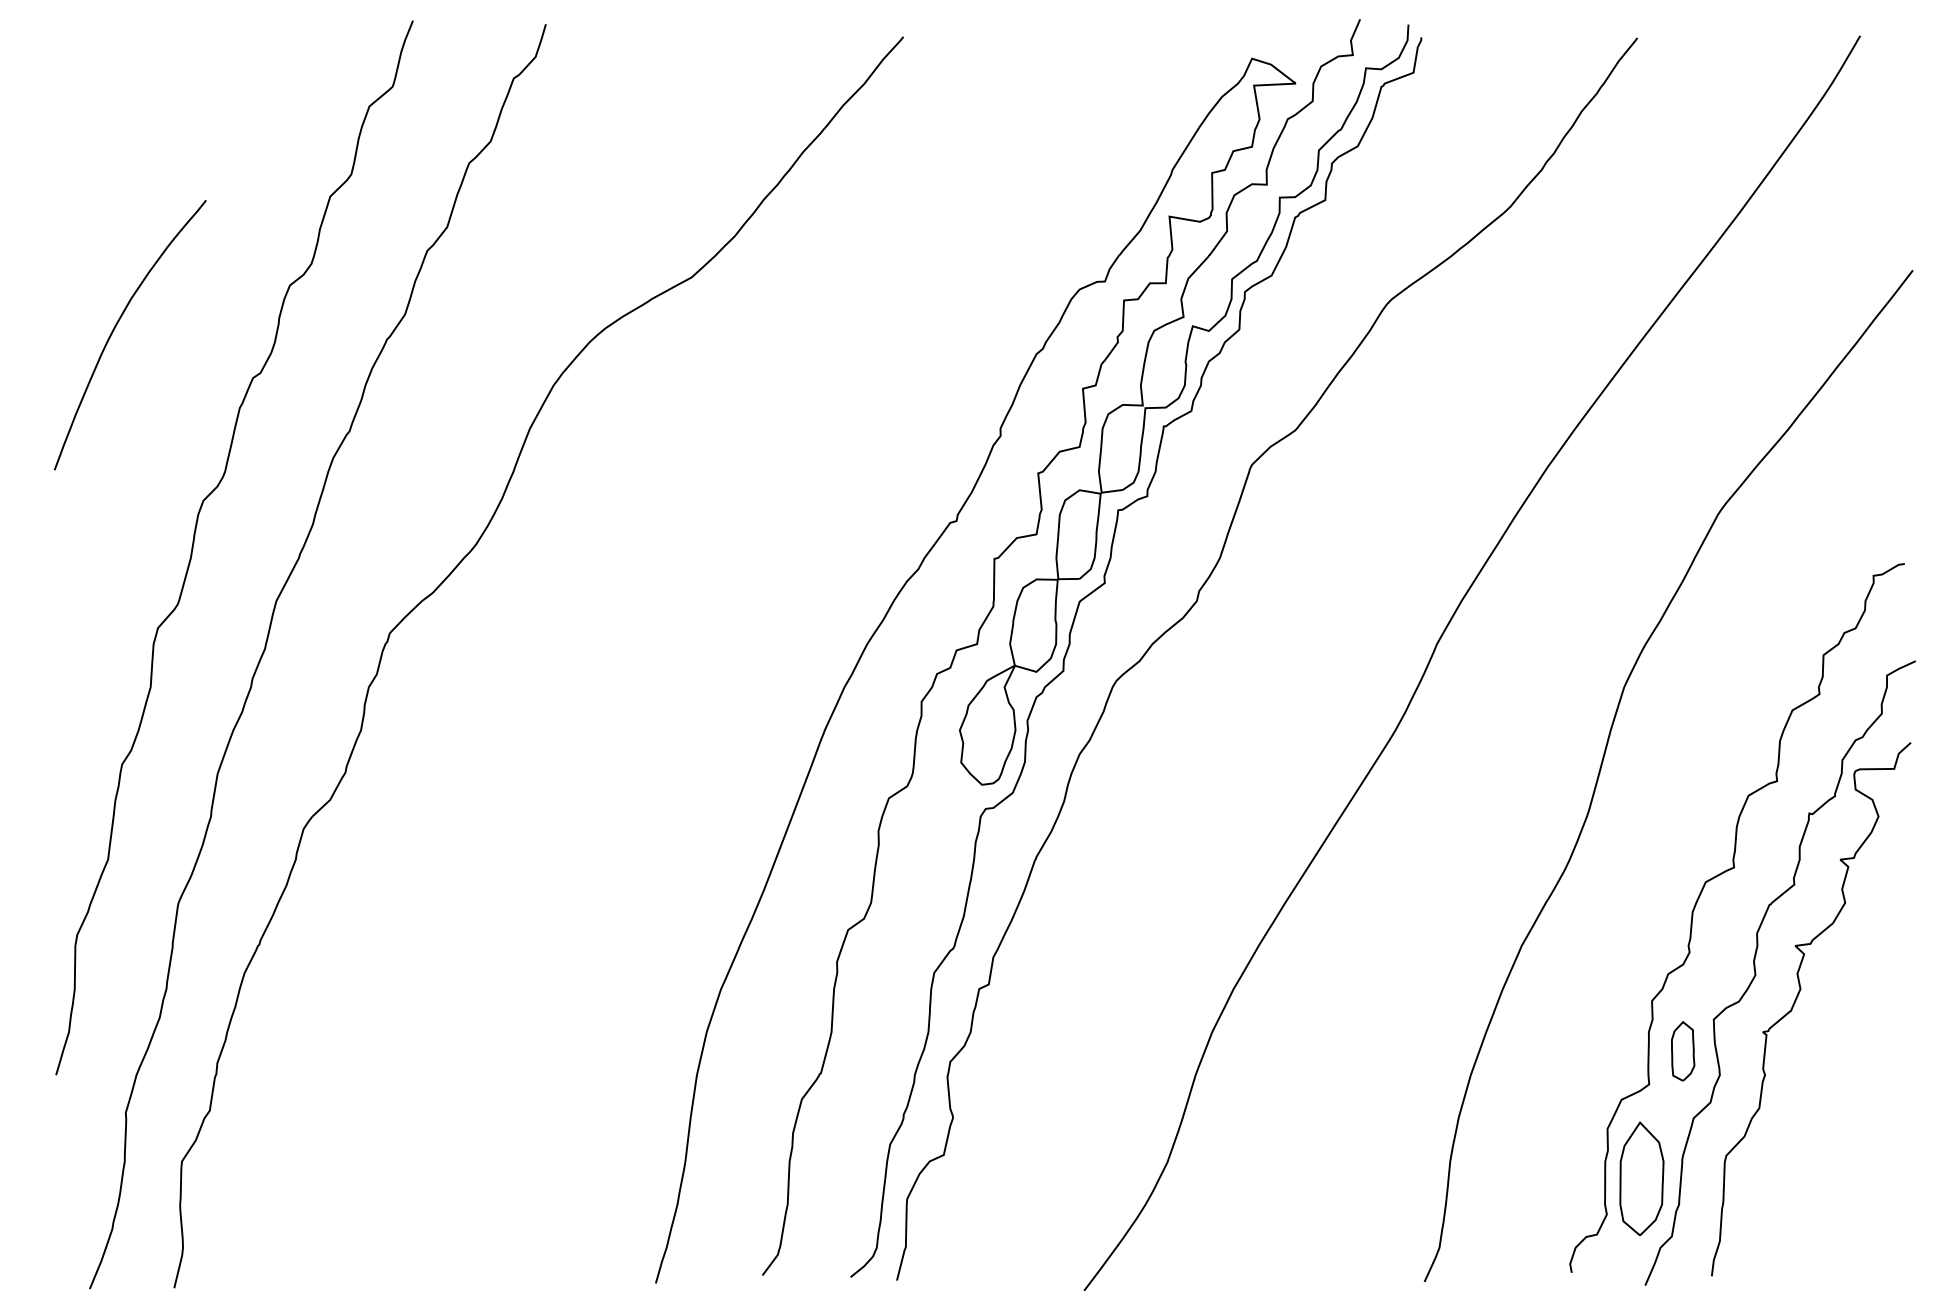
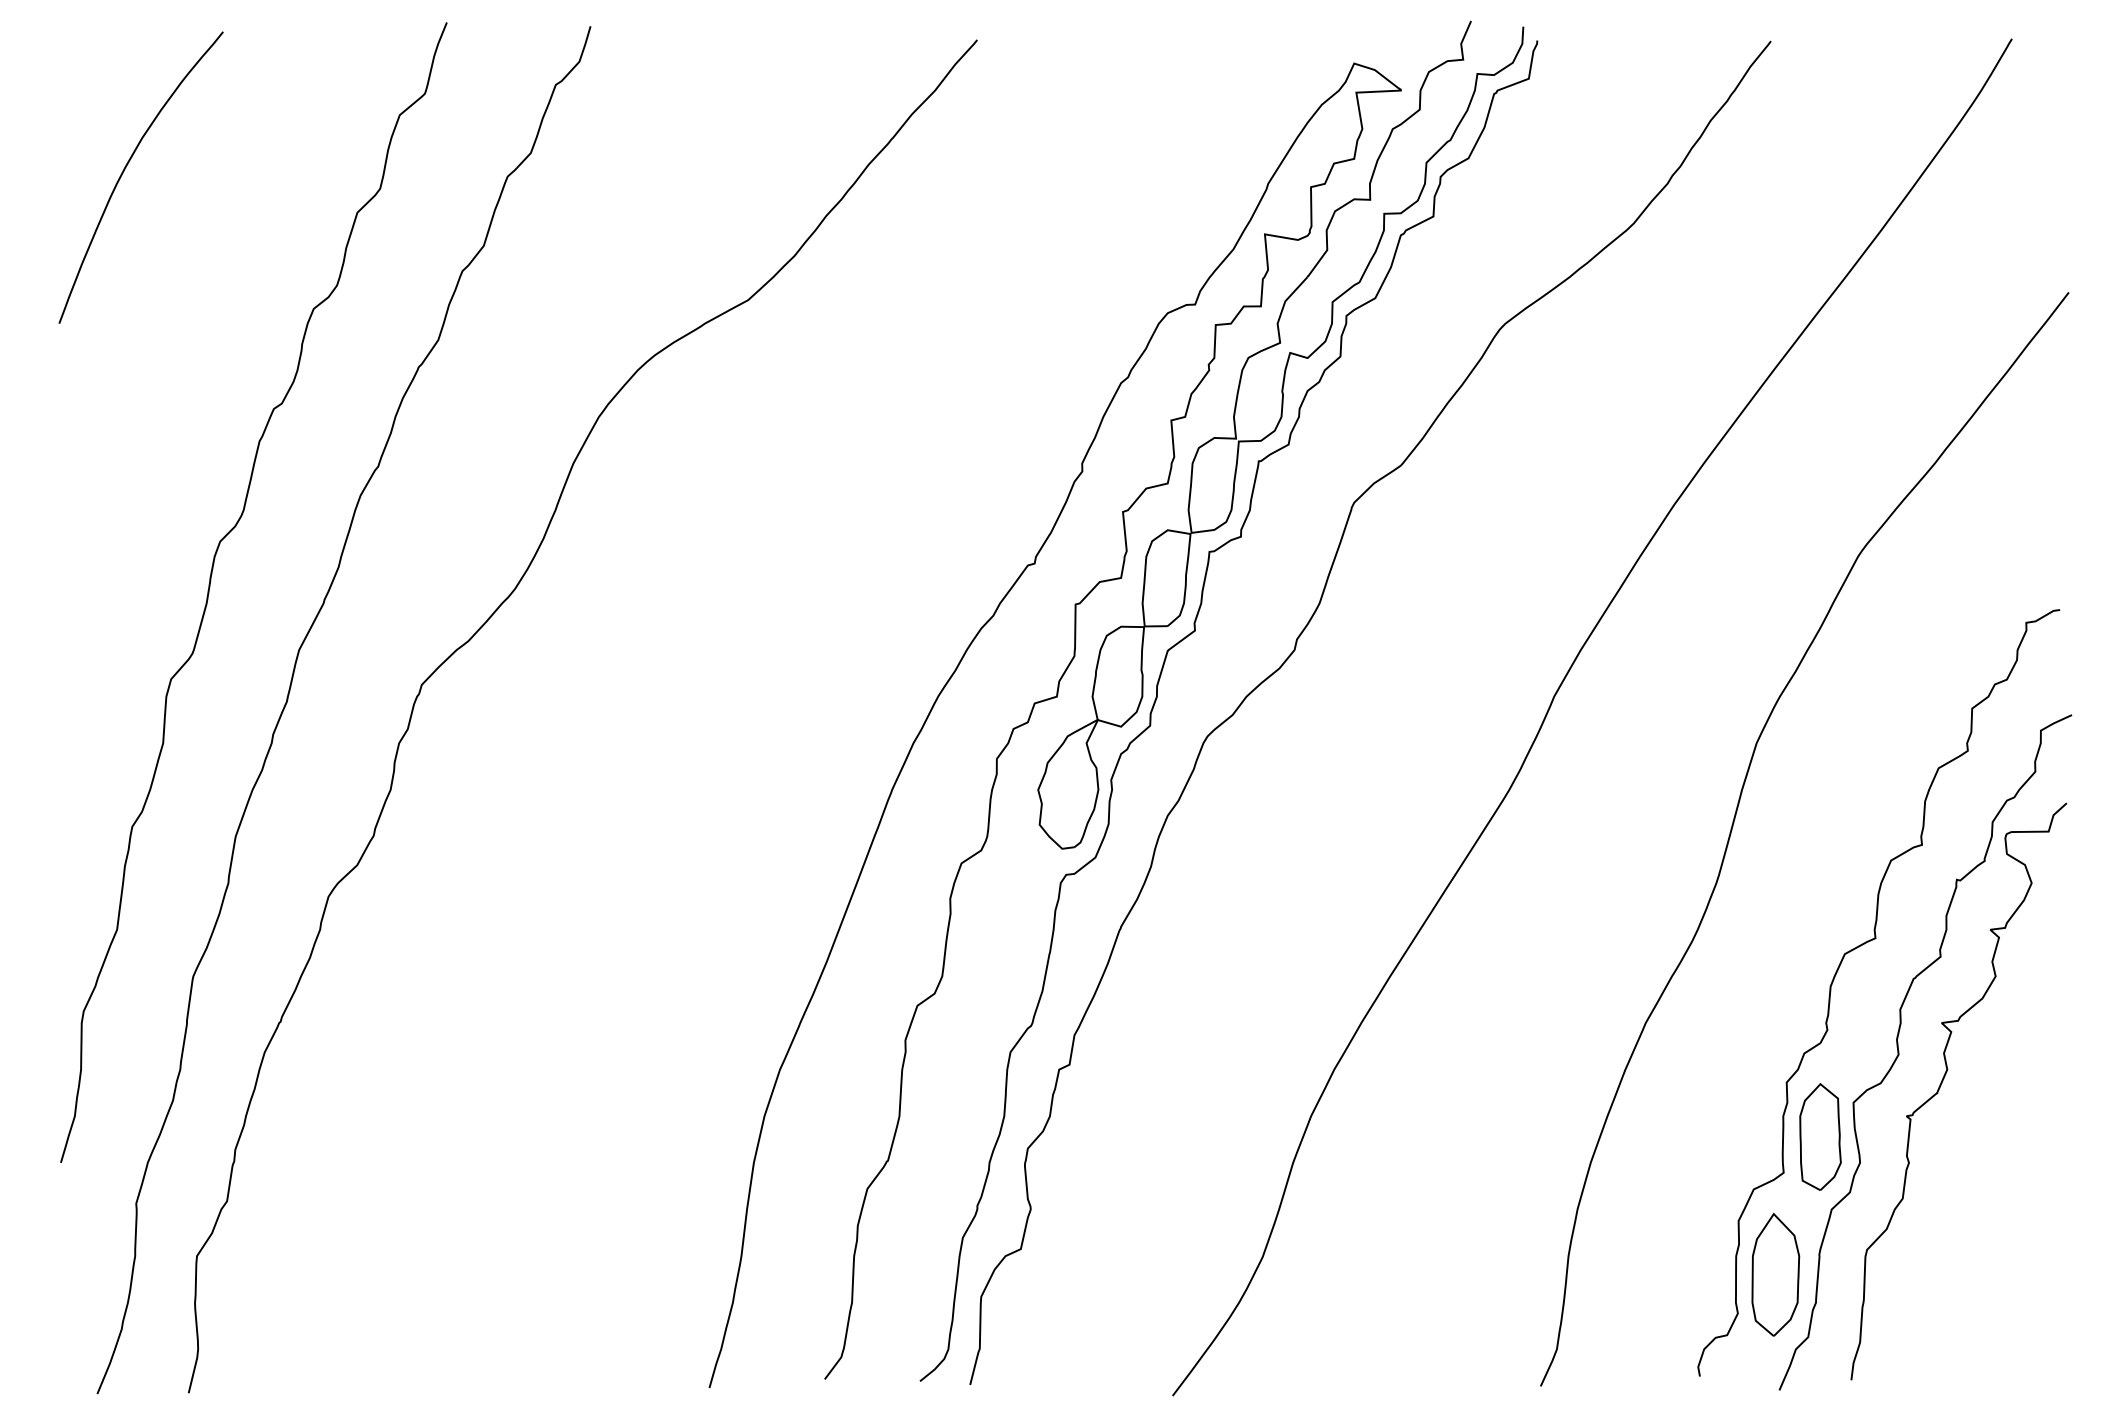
curve: (115, 328) -> (125, 170), moved
part: (1682, 1051) -> (1819, 1137), size x1.67

